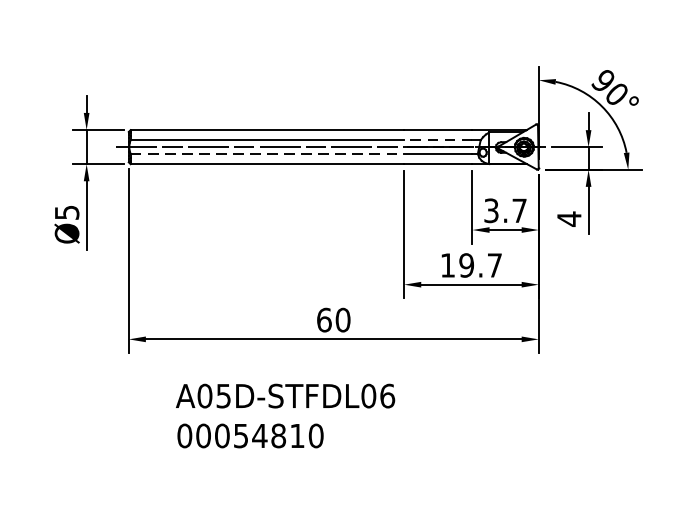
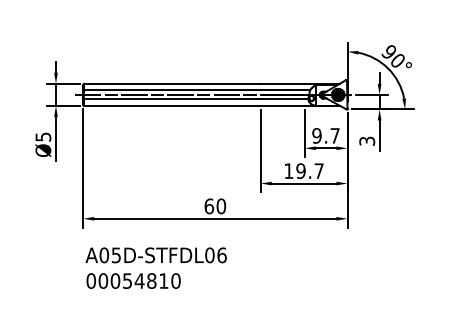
line: (437, 140) -> (282, 90), dashed -> solid
line: (268, 154) -> (173, 99), dashed -> solid
text: (490, 210) -> (316, 135), 3.7 -> 9.7
text: (569, 219) -> (367, 141), 4 -> 3
text: (284, 414) -> (155, 267), moved

